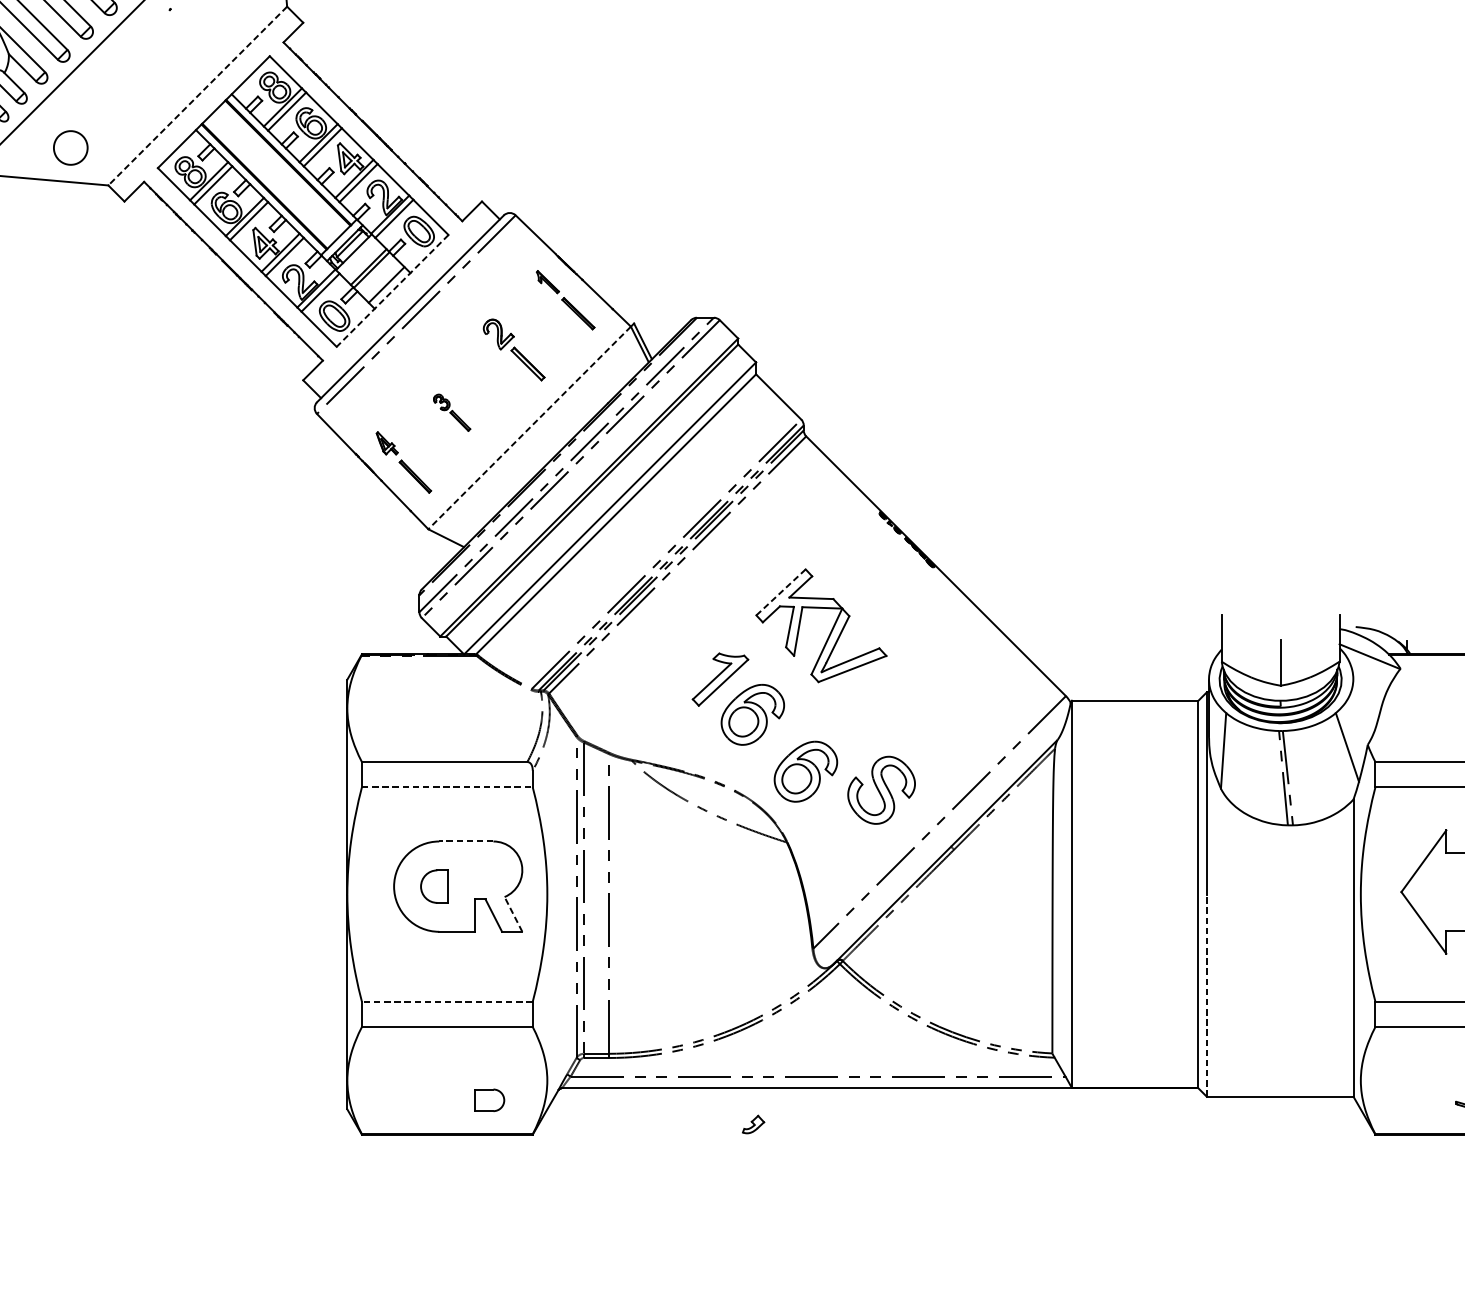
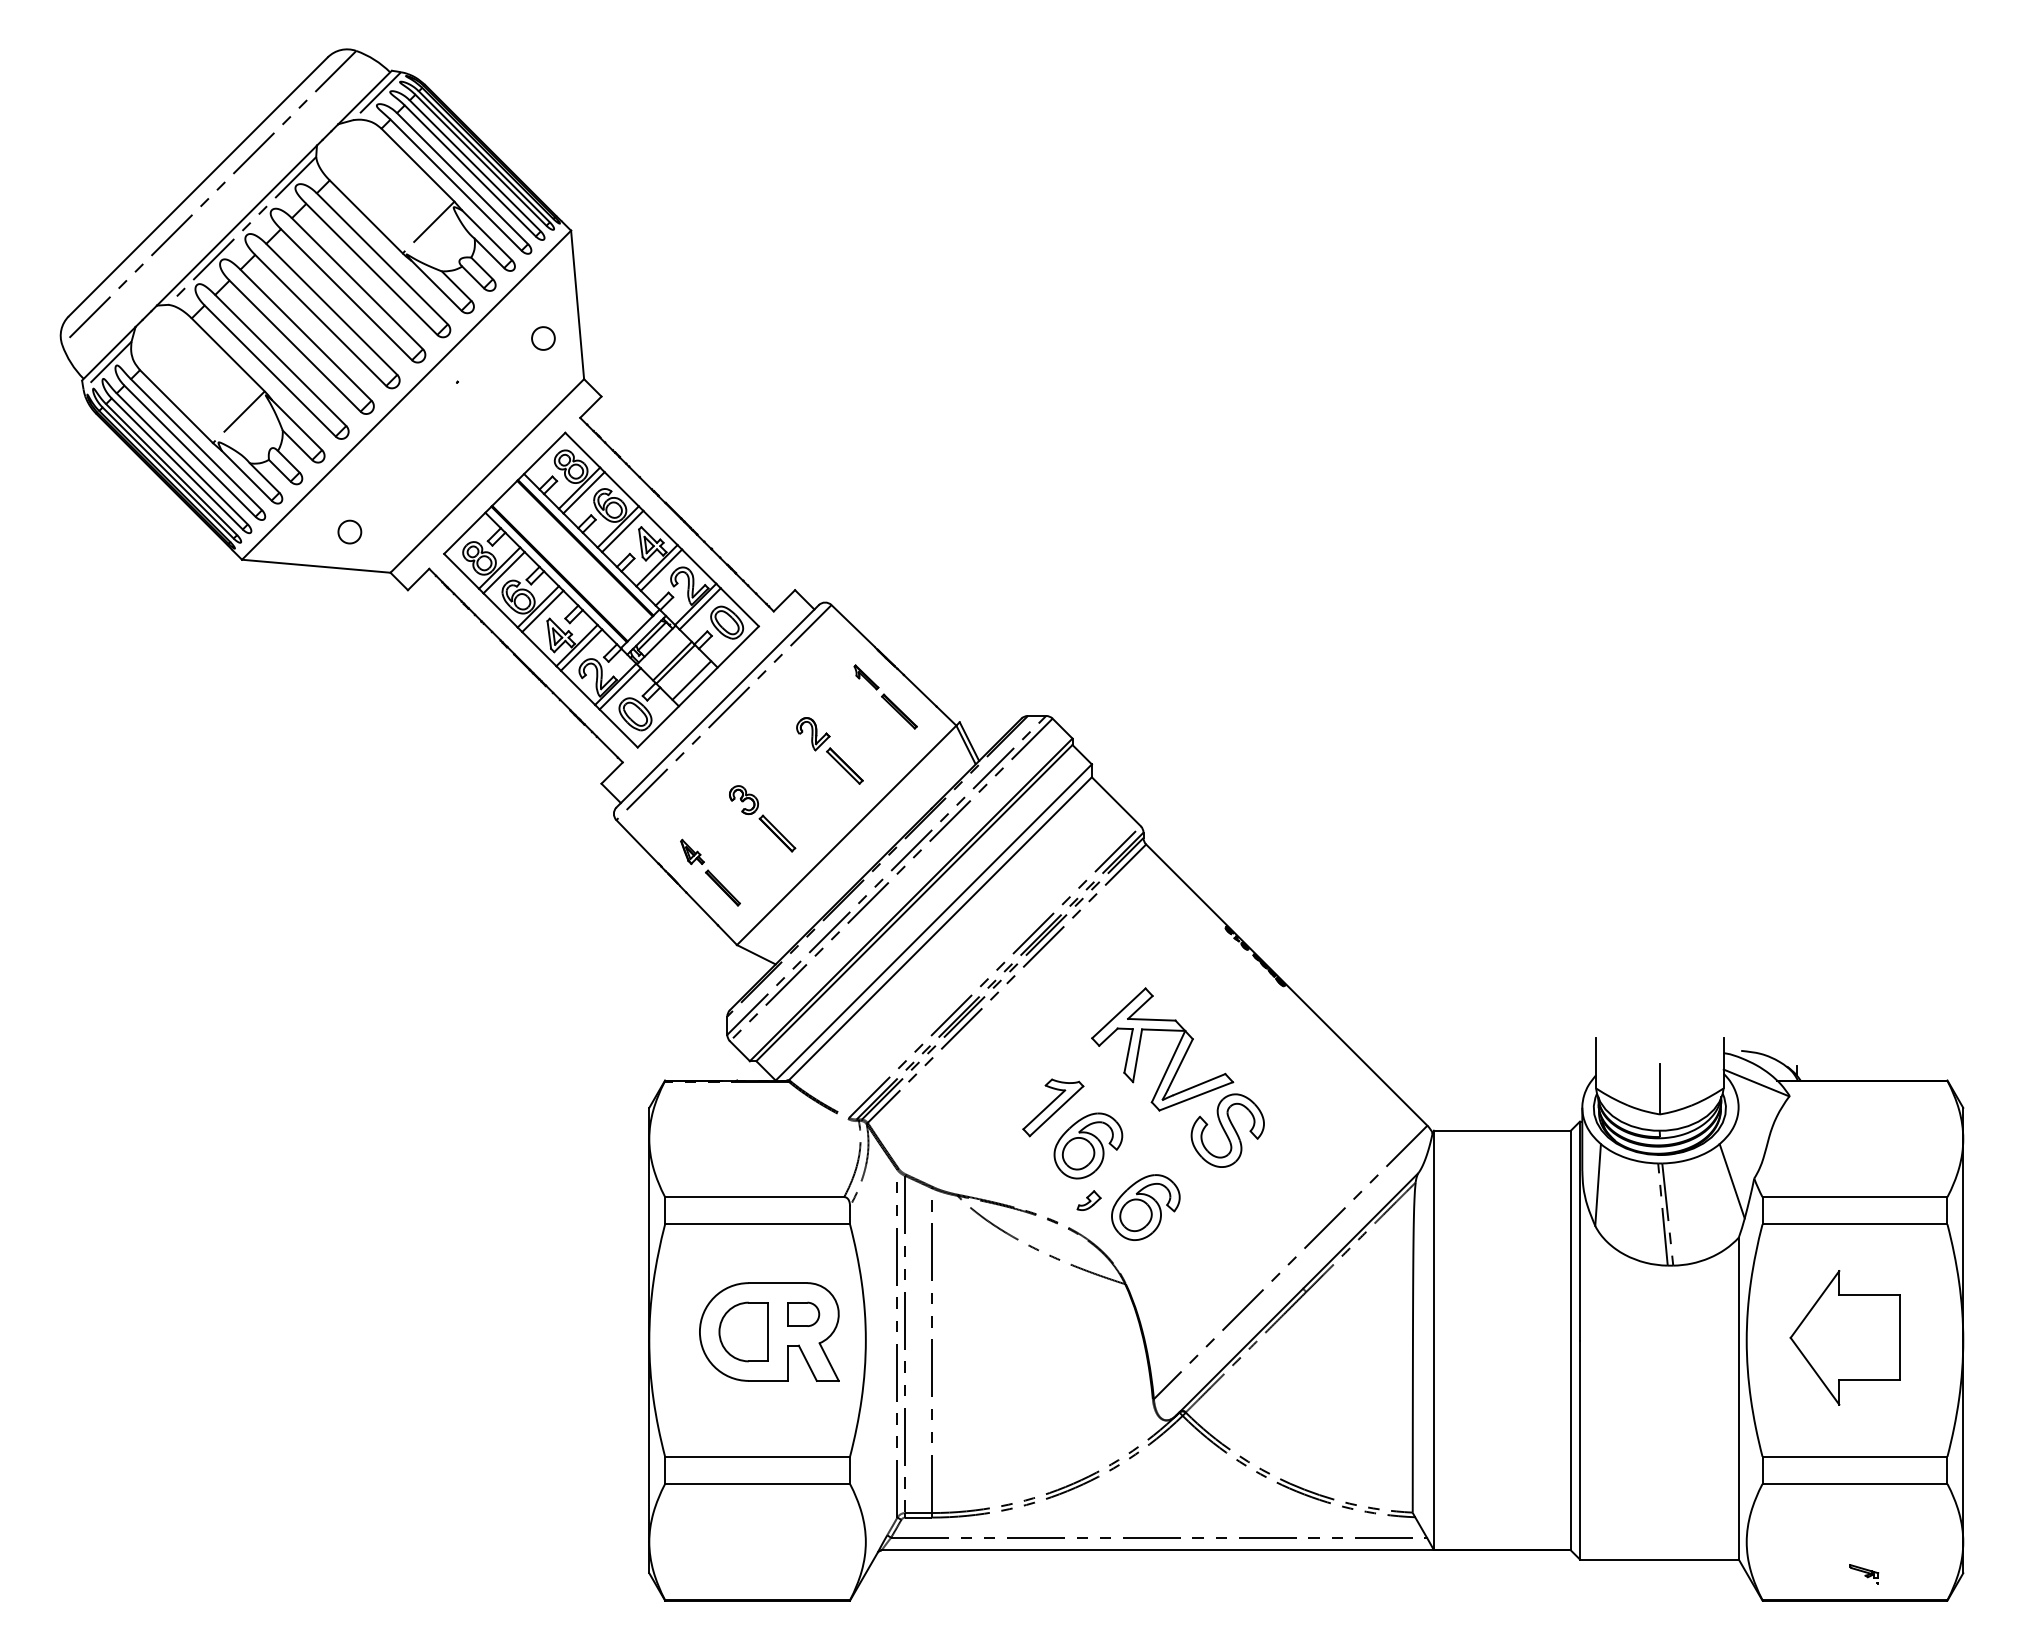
line: (197, 95) -> (487, 475), dashed -> solid
part: (70, 147) -> (349, 531), size x0.62
line: (392, 290) -> (698, 686), dashed -> solid
part: (451, 412) -> (762, 818), size x1.67
line: (529, 428) -> (846, 835), dashed -> solid
line: (780, 592) -> (1118, 1013), dashed -> solid
line: (448, 787) -> (758, 1224), dashed -> solid
part: (881, 790) -> (1227, 1130), moved
line: (465, 841) -> (777, 1283), dashed -> solid
part: (434, 886) -> (743, 1331), size x1.67
line: (512, 913) -> (828, 1361), dashed -> solid
line: (1207, 995) -> (1580, 1449), dashed -> solid
line: (447, 1001) -> (757, 1456), dashed -> solid
part: (489, 1099) -> (803, 1313), moved
part: (752, 1124) -> (1088, 1200), moved

